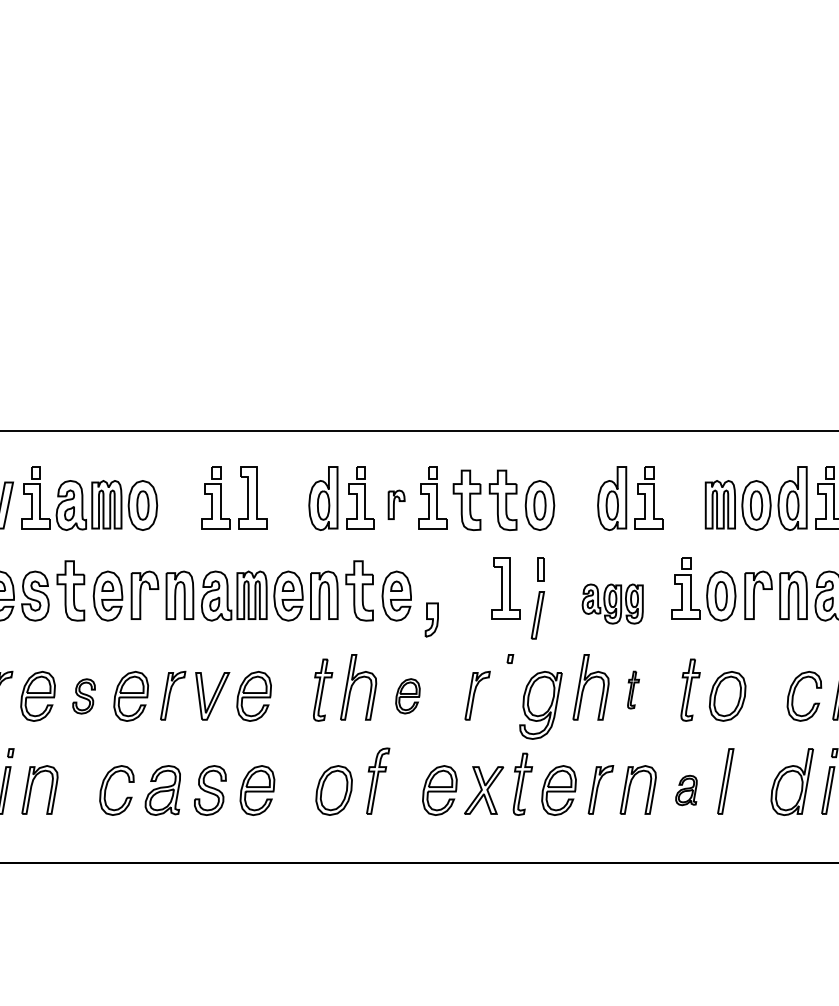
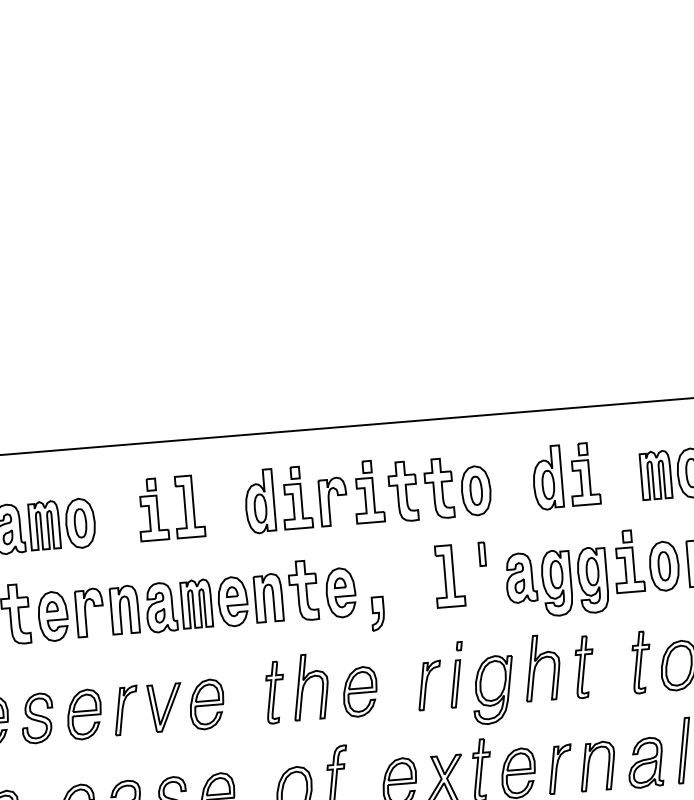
part: (396, 504) -> (333, 501), size x1.67
part: (612, 603) -> (556, 582), size x1.67
part: (537, 615) -> (455, 684), moved
part: (633, 689) -> (584, 666), size x1.67
part: (407, 695) -> (359, 691), size x1.43
part: (83, 696) -> (36, 718), size x1.43
part: (686, 790) -> (645, 762), size x1.67

